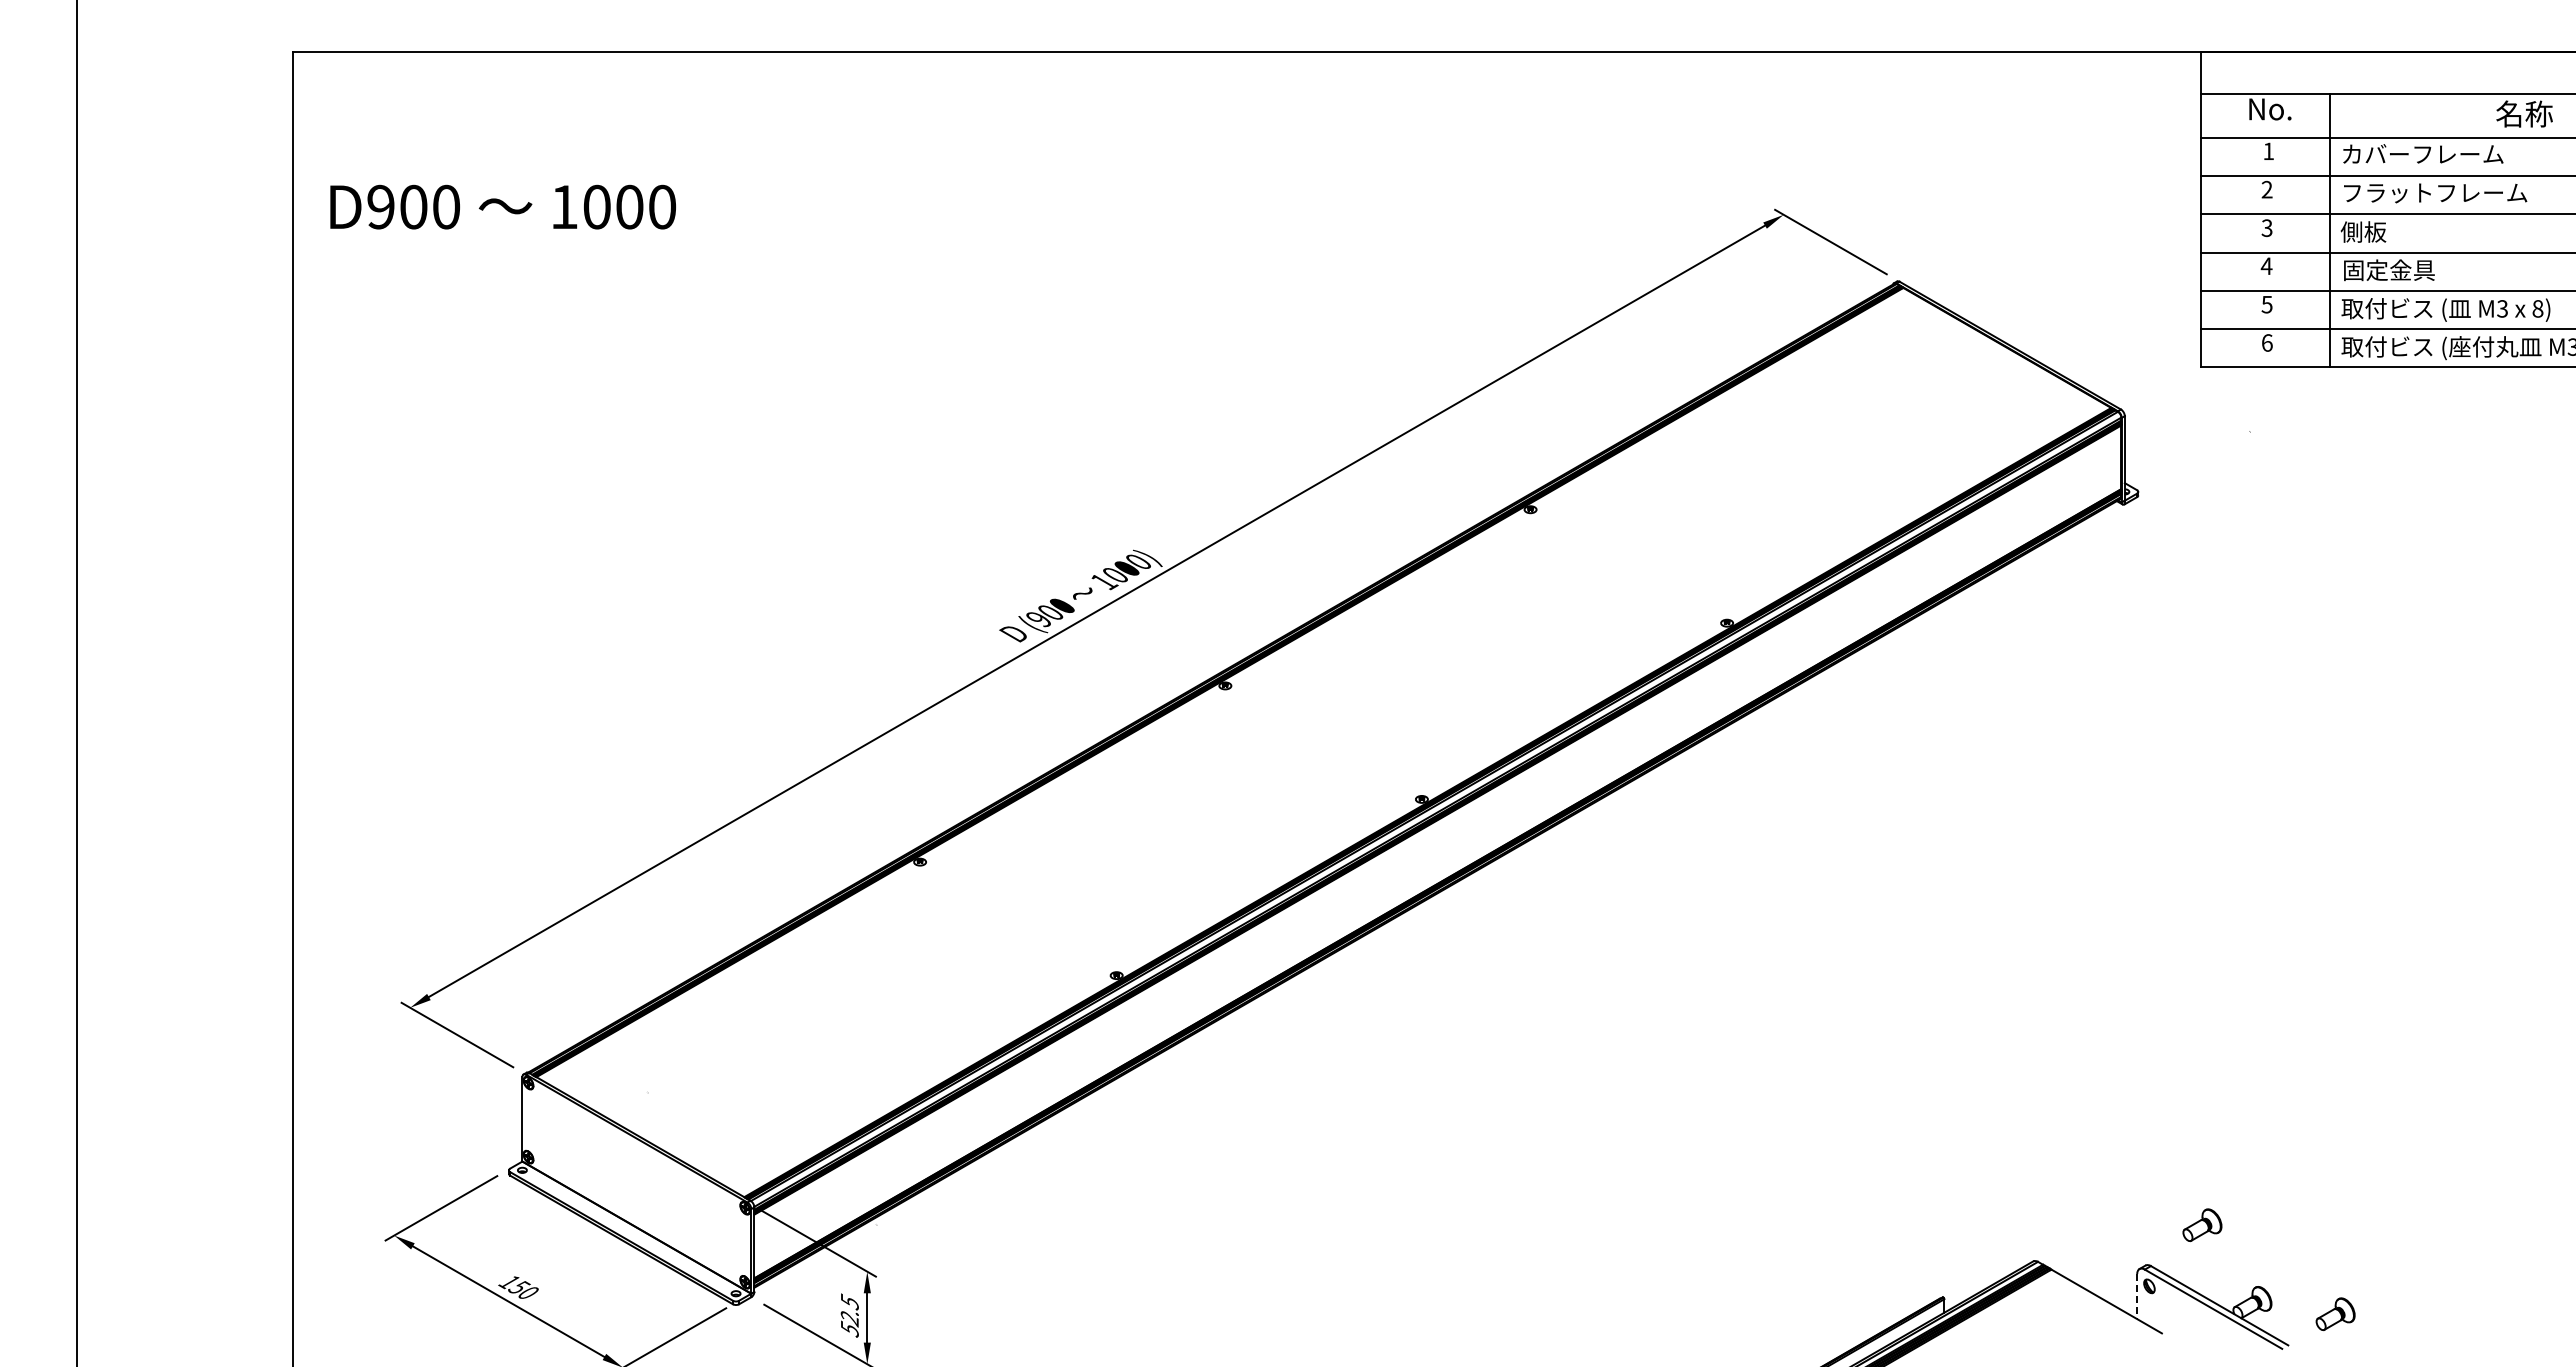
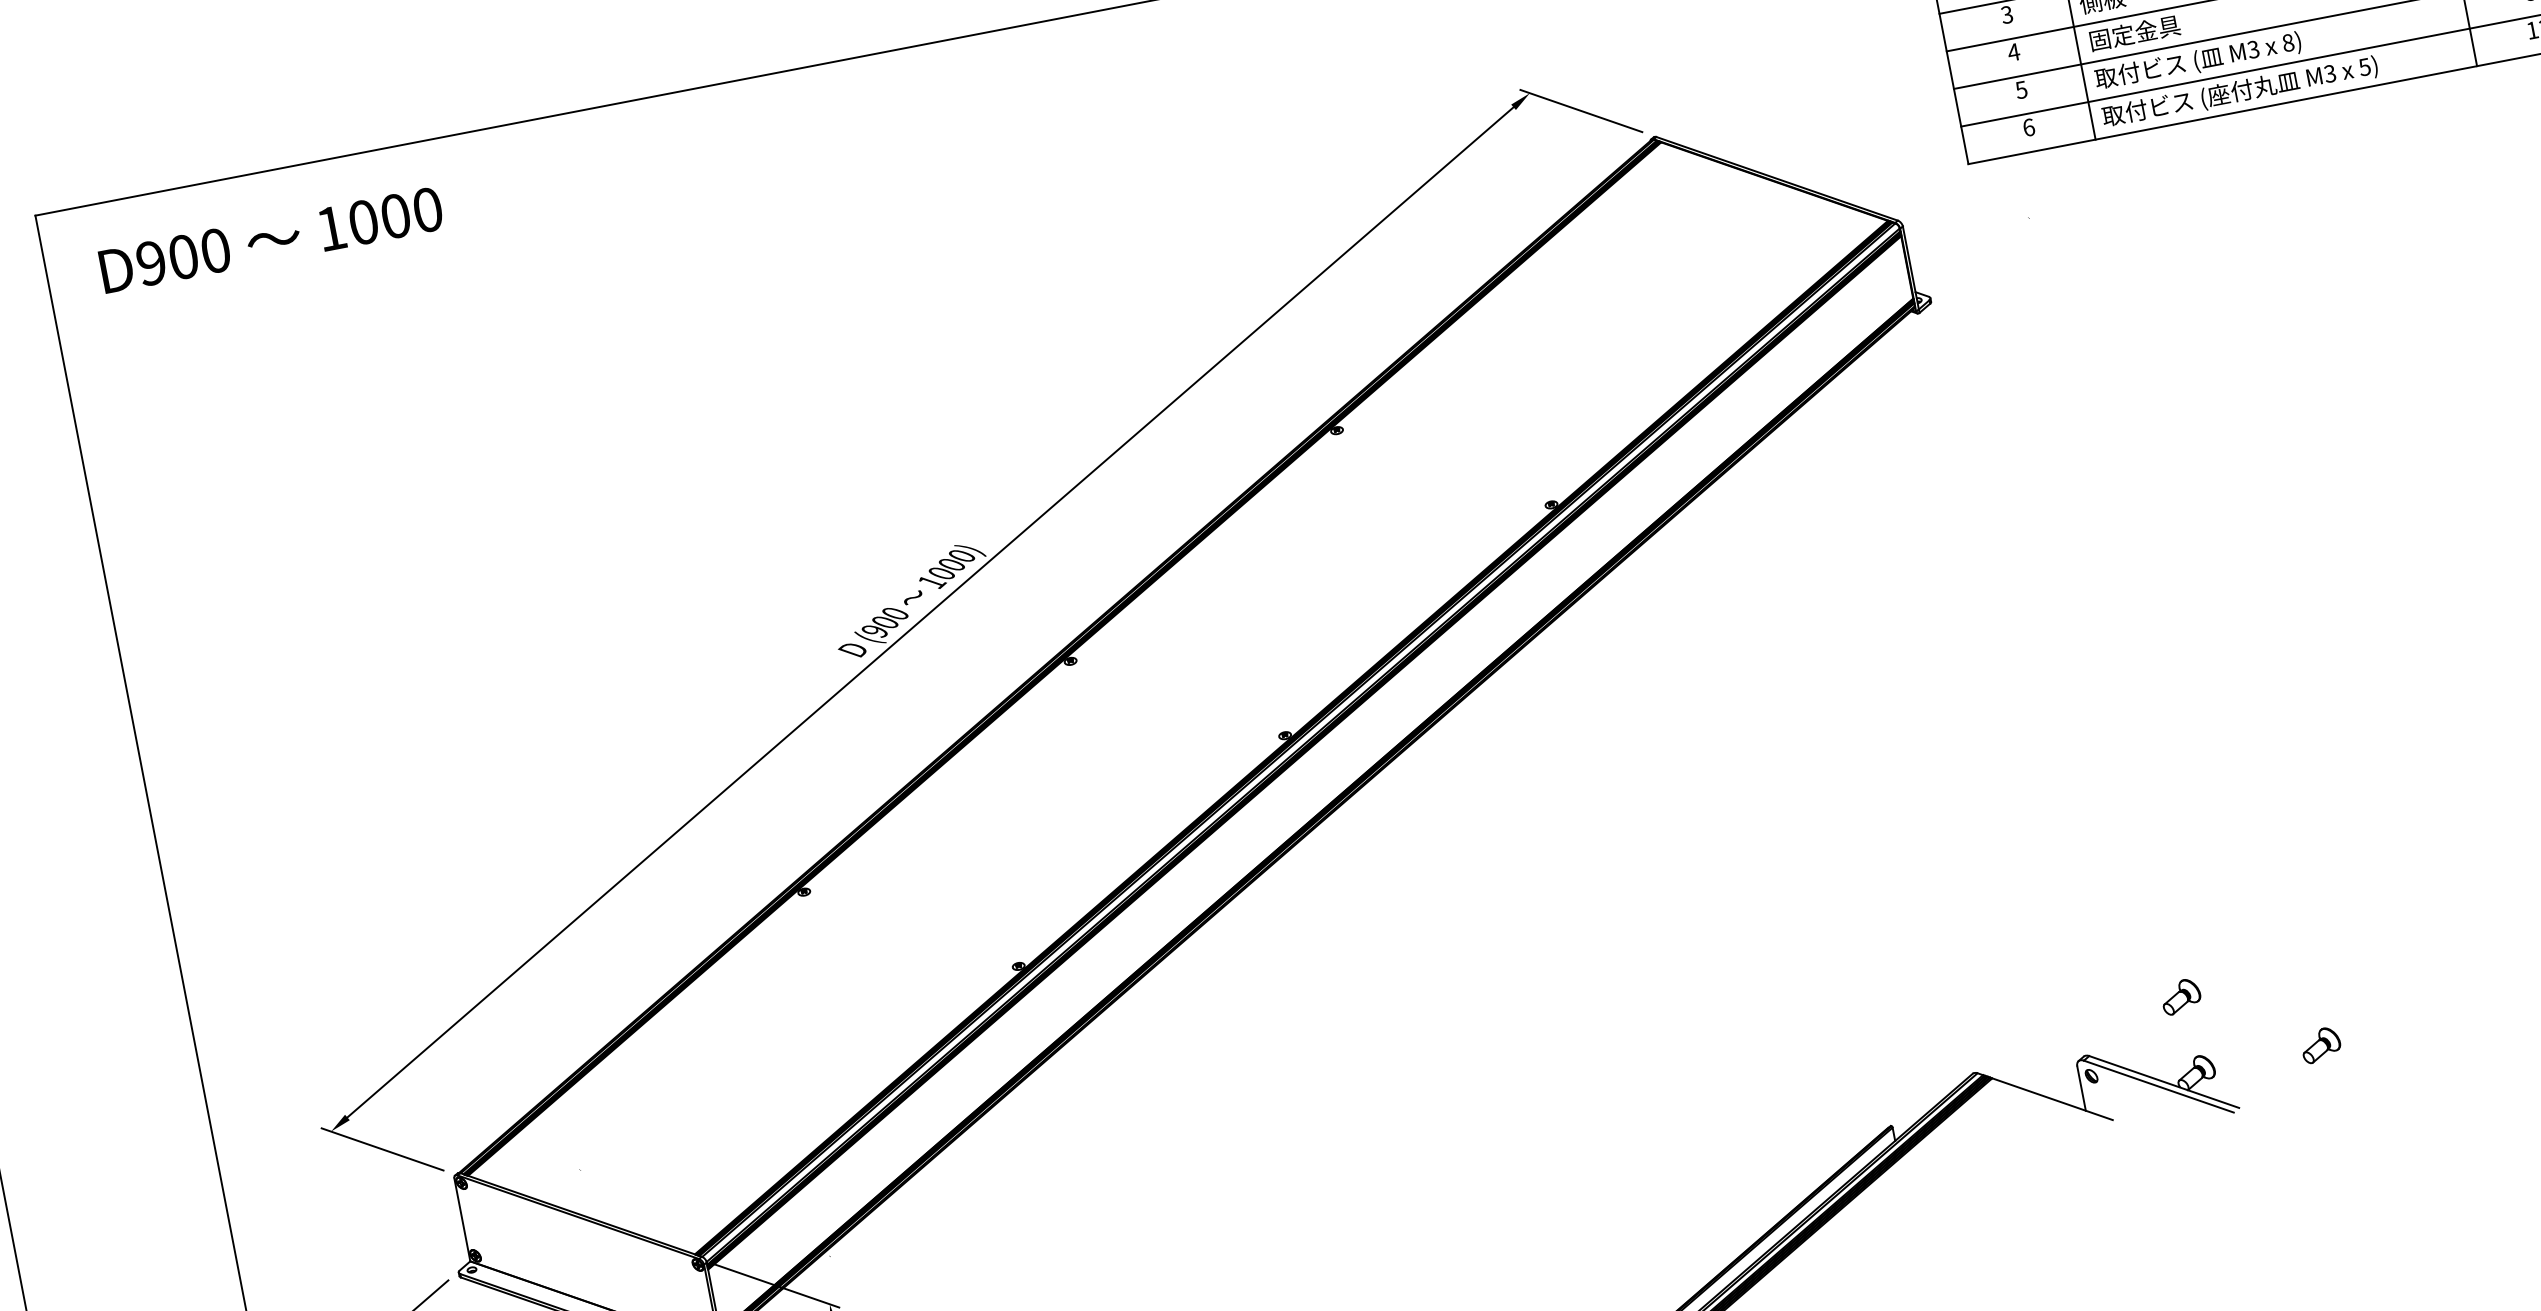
text: (502, 206) -> (270, 239), moved
part: (2202, 1225) -> (2181, 997), moved
line: (2137, 1296) -> (2081, 1088), dashed -> solid
part: (2335, 1314) -> (2320, 1045), moved

